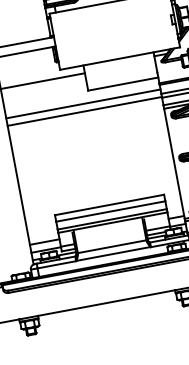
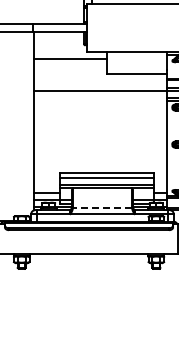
line: (83, 104) -> (100, 84), removed
line: (112, 246) -> (102, 207), solid -> dashed

